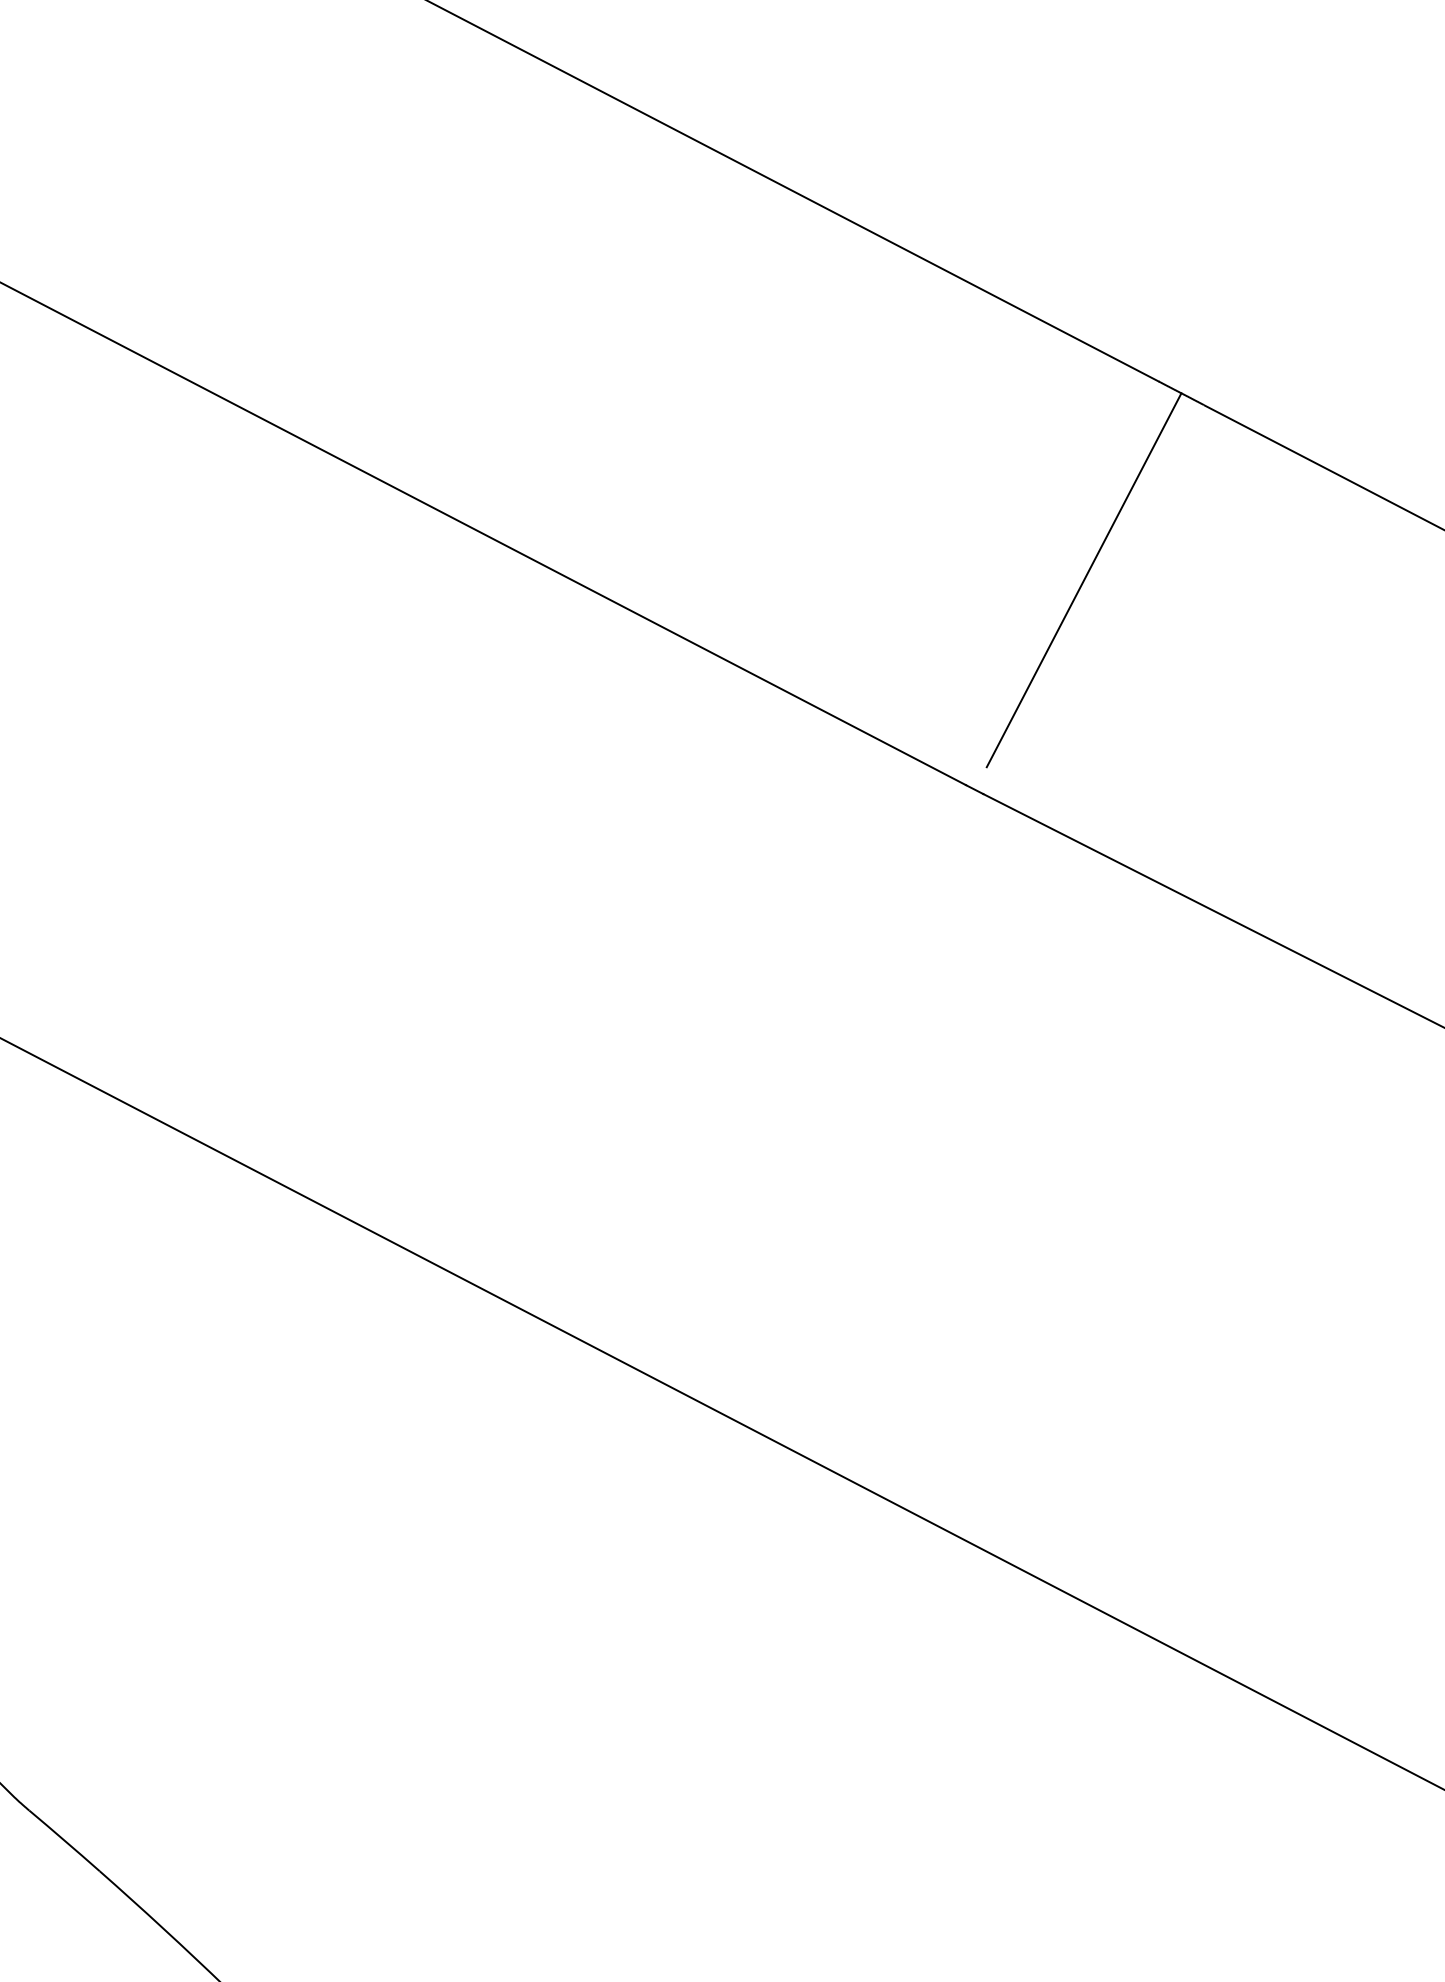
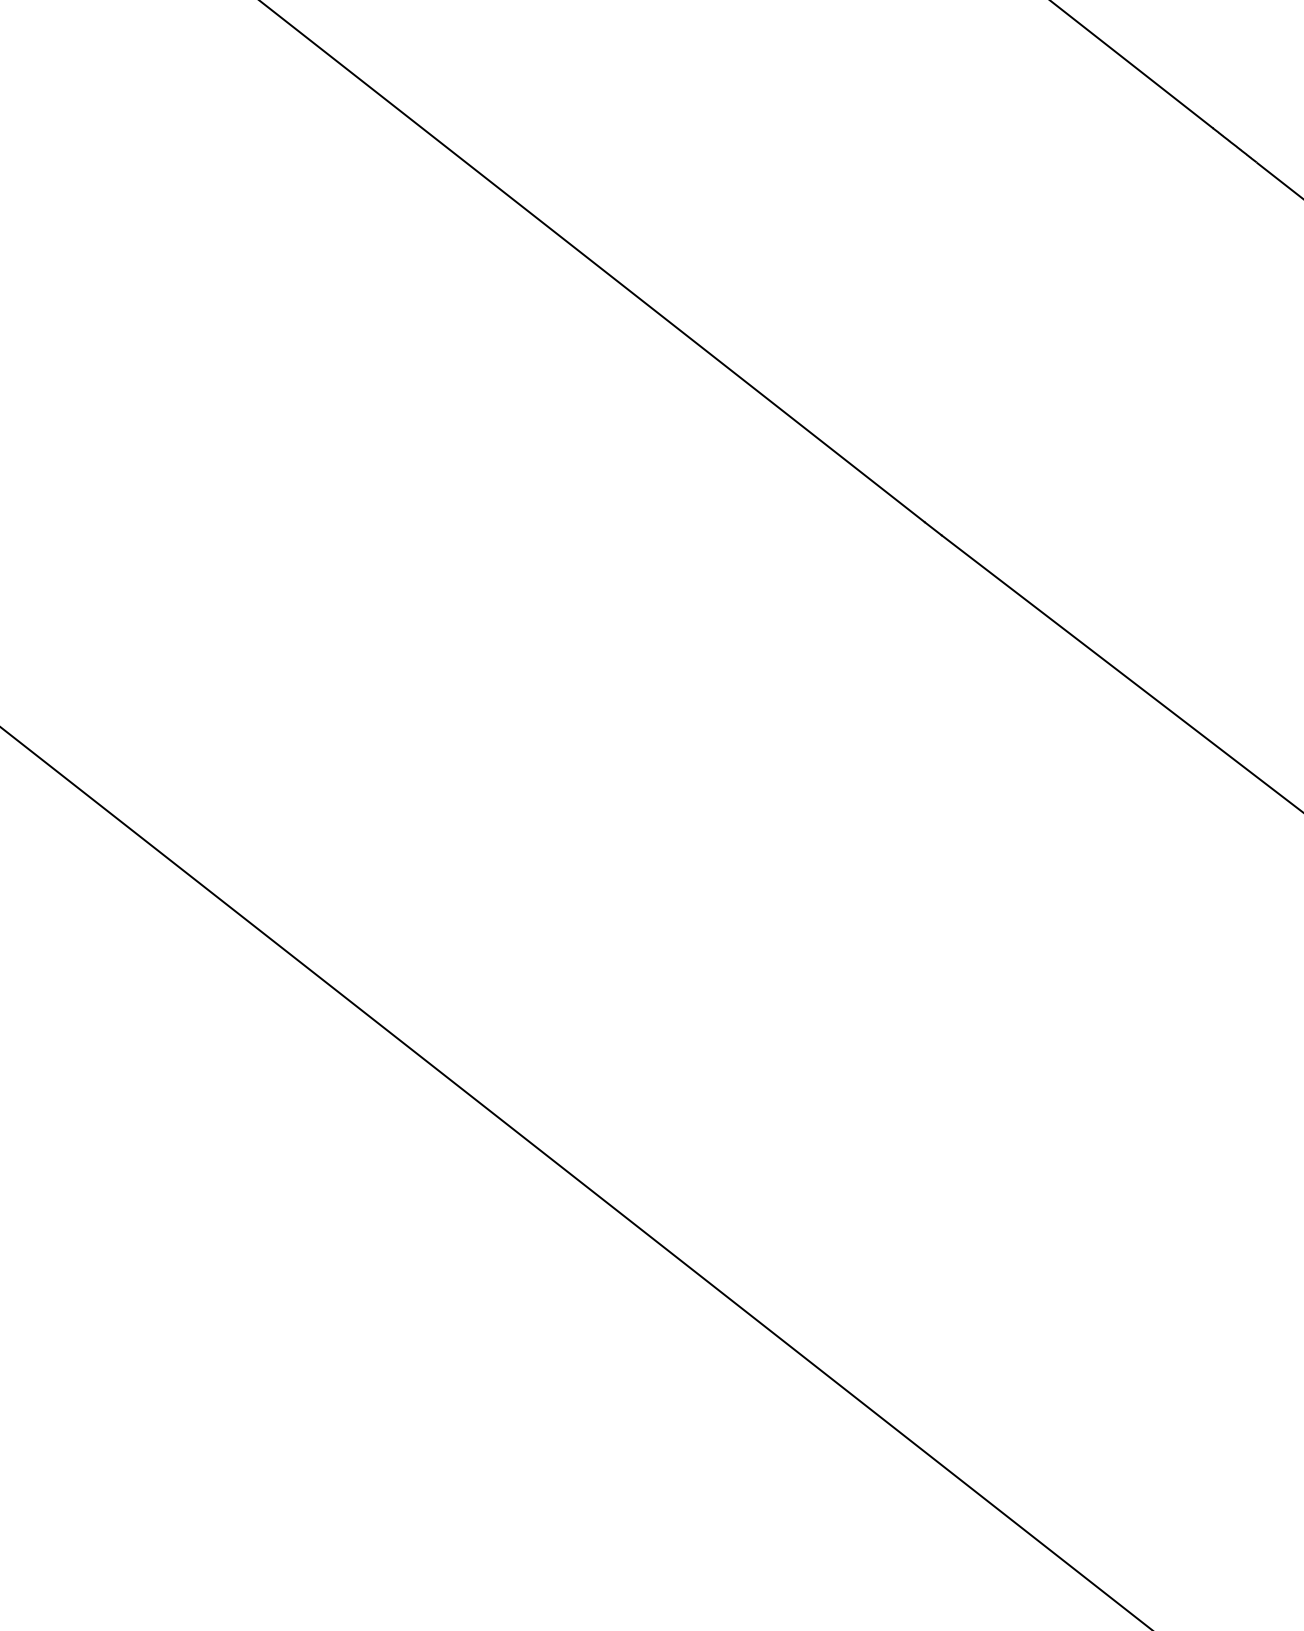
line: (1083, 580) -> (1092, 326), removed

